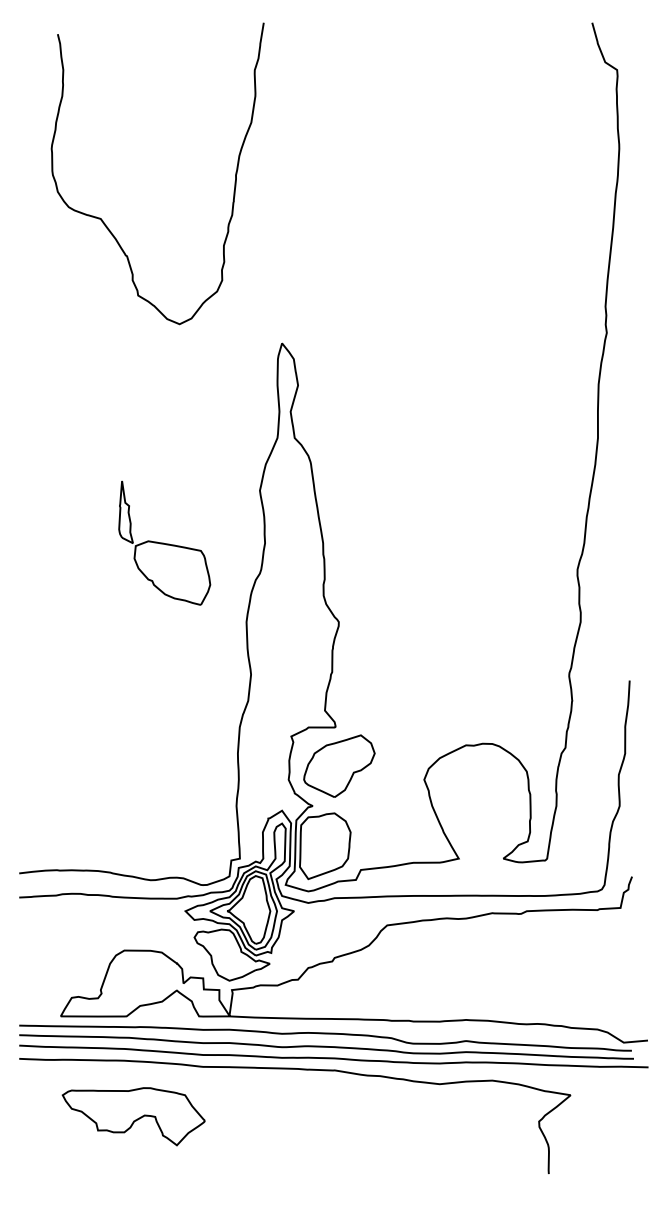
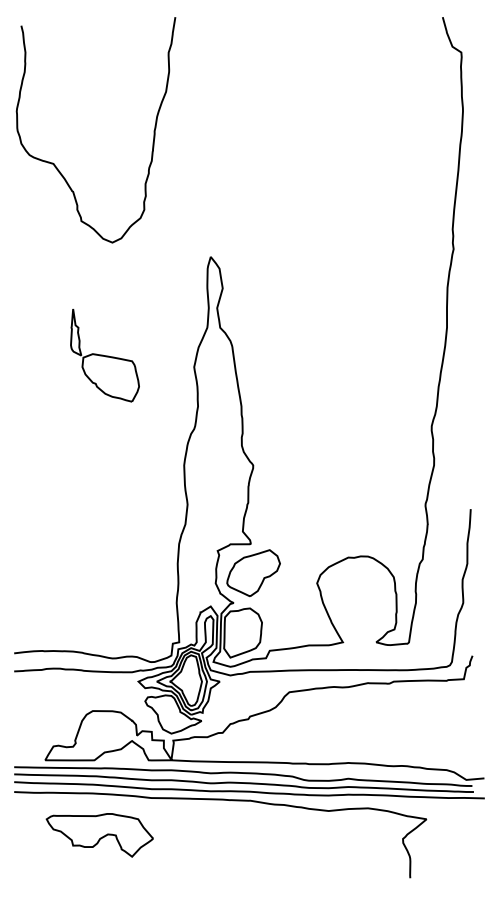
curve: (103, 220) -> (55, 165), moved
part: (164, 542) -> (104, 355), moved

